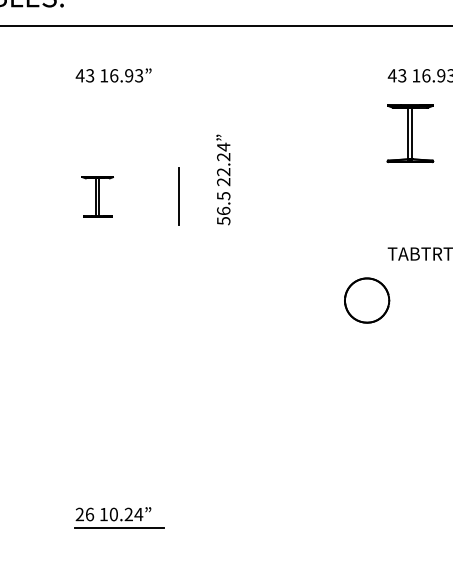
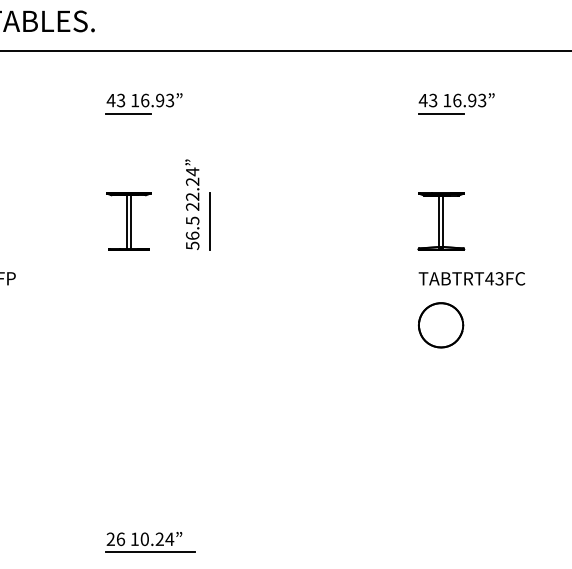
line: (97, 88) -> (128, 113), added
line: (409, 88) -> (440, 113), added
part: (410, 133) -> (441, 221), moved
text: (223, 179) -> (192, 204), moved
part: (97, 196) -> (128, 221), size x1.43
part: (367, 300) -> (441, 325), moved

